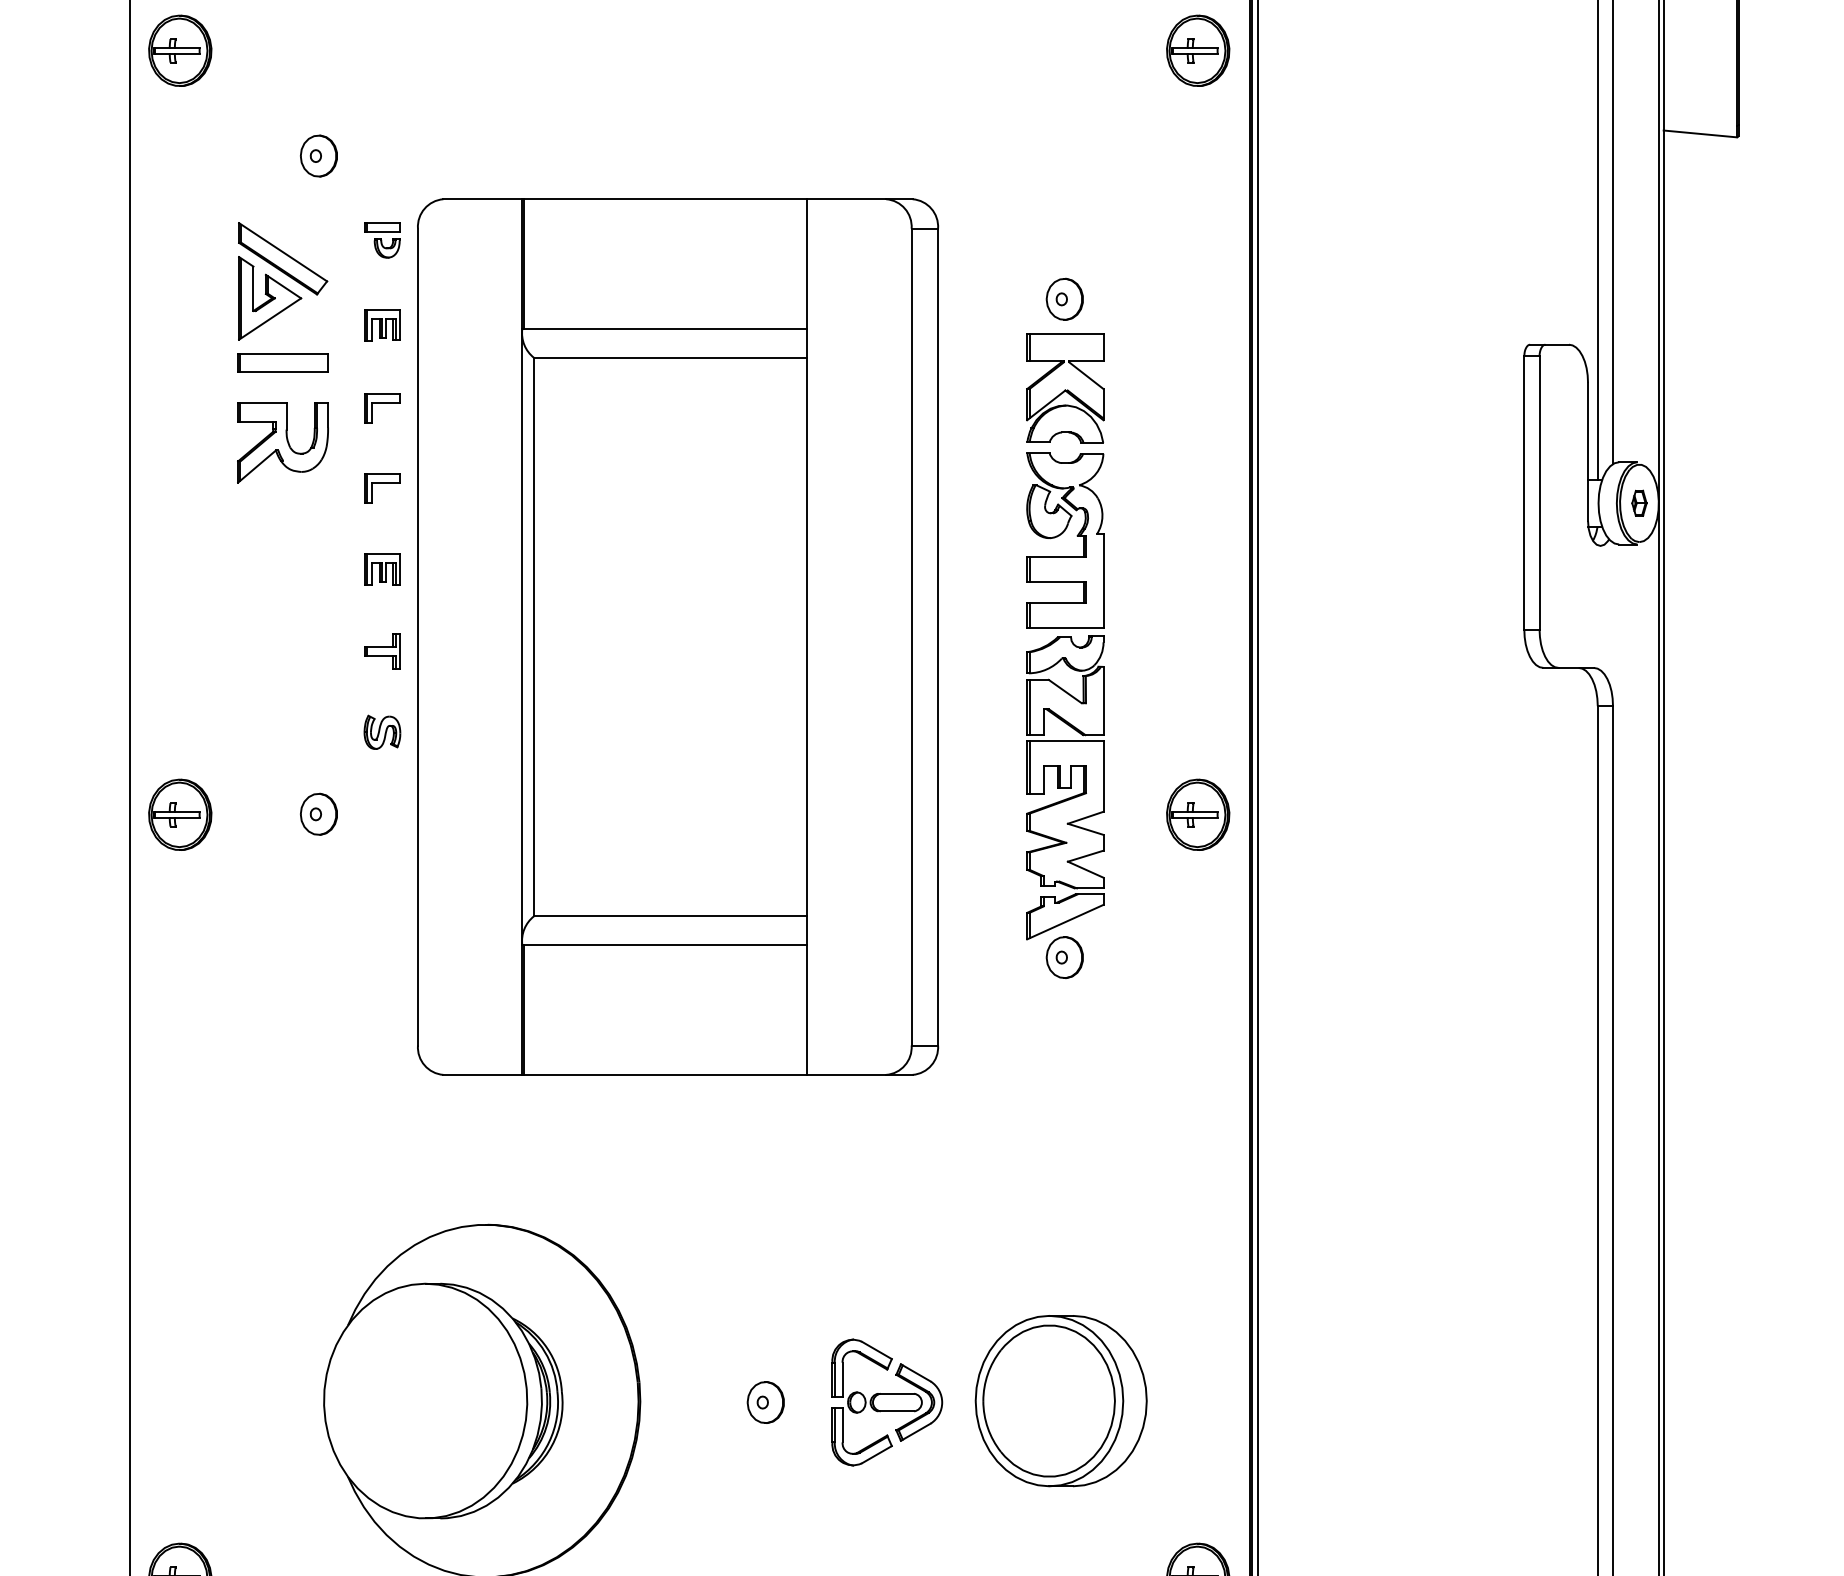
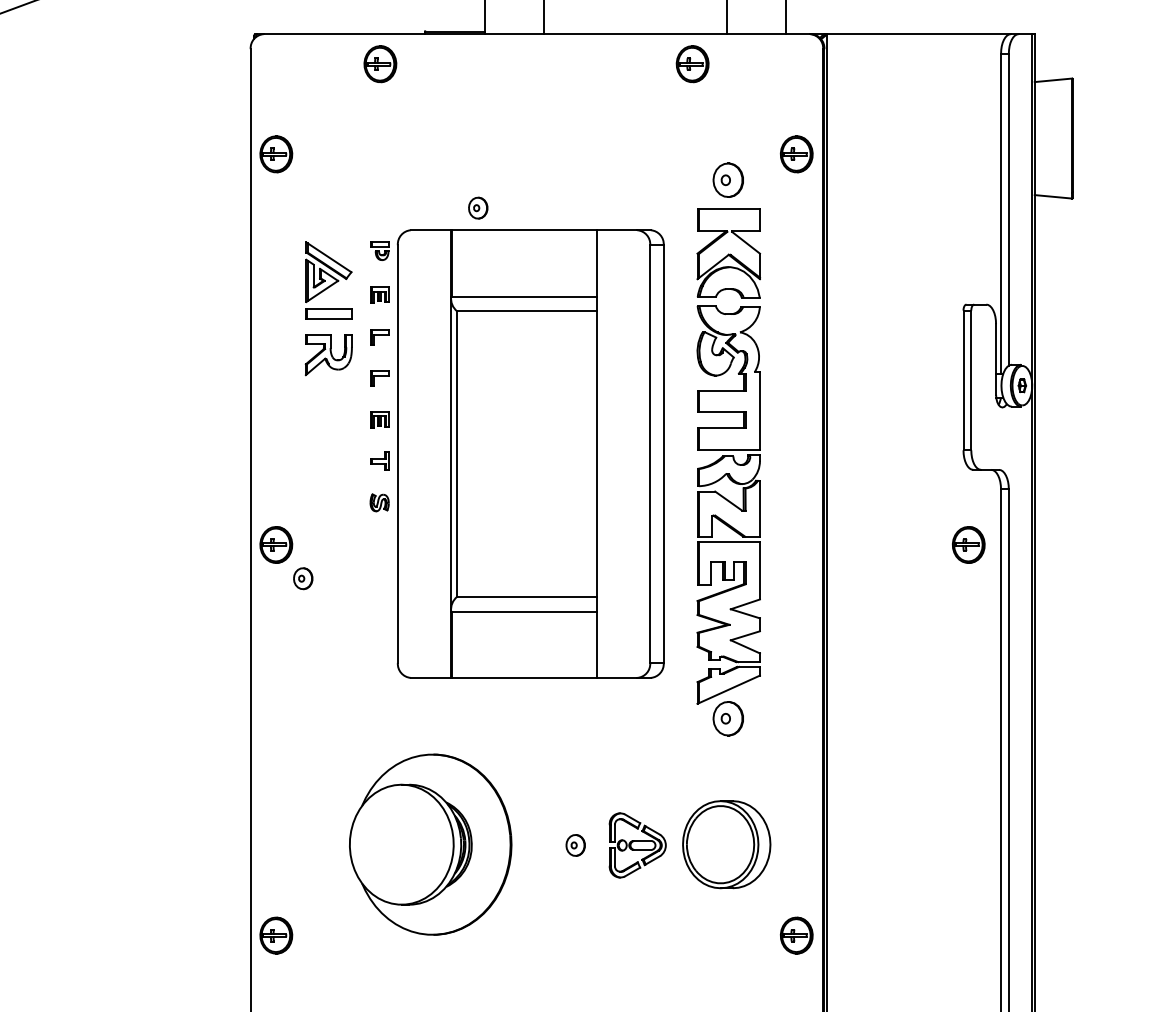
part: (319, 154) -> (478, 207), moved
part: (1064, 628) -> (728, 449), size x1.6
part: (319, 813) -> (303, 578), moved
part: (1197, 813) -> (968, 544), moved

